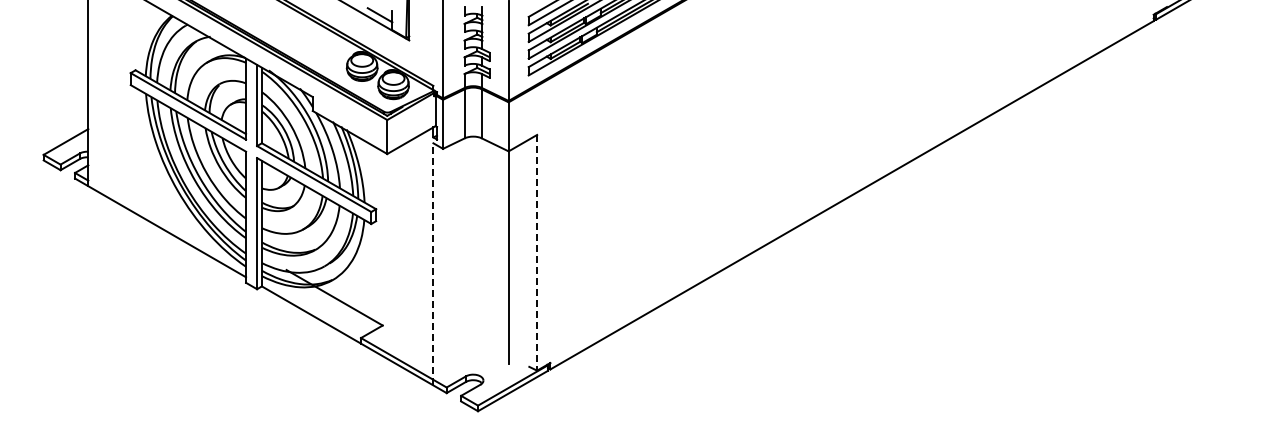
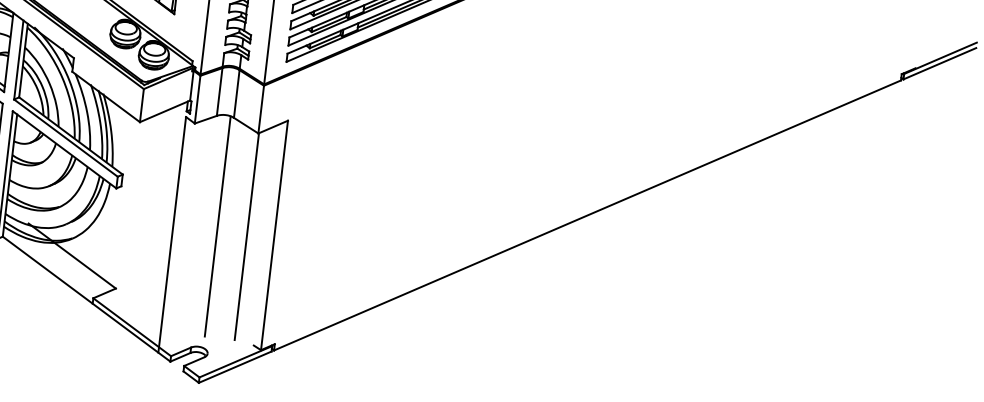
line: (478, 250) -> (217, 226), added
line: (537, 252) -> (274, 235), dashed -> solid
line: (433, 263) -> (172, 234), dashed -> solid

